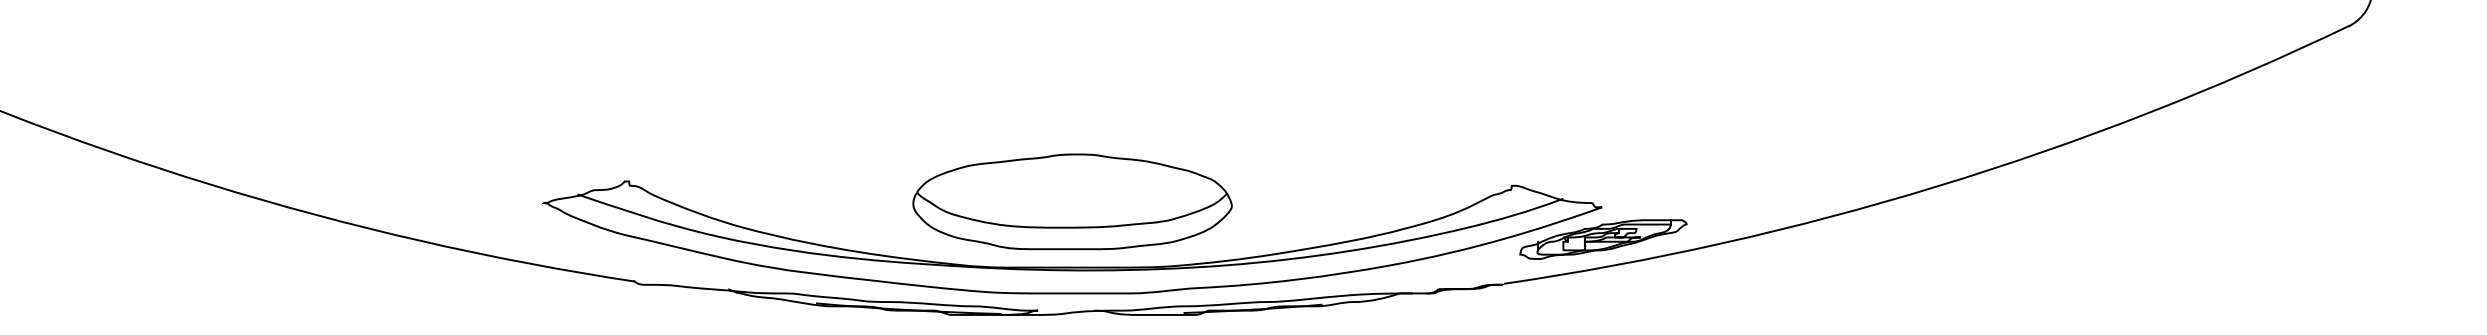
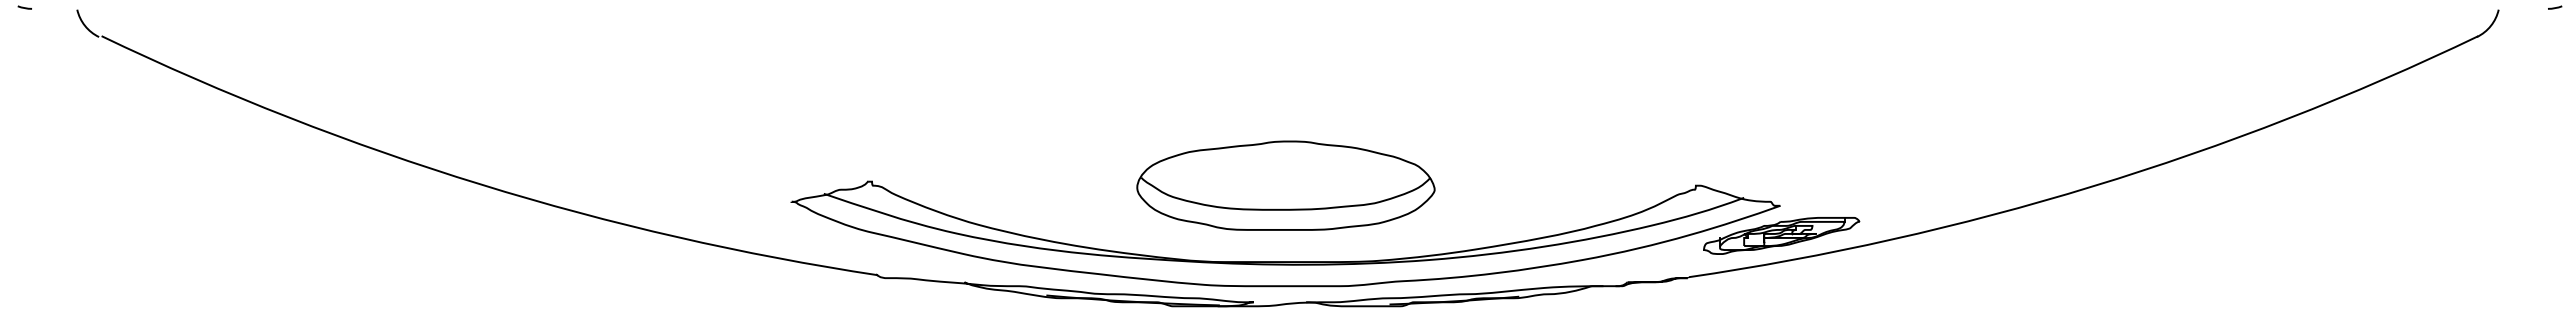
part: (1072, 201) -> (1285, 185), moved

